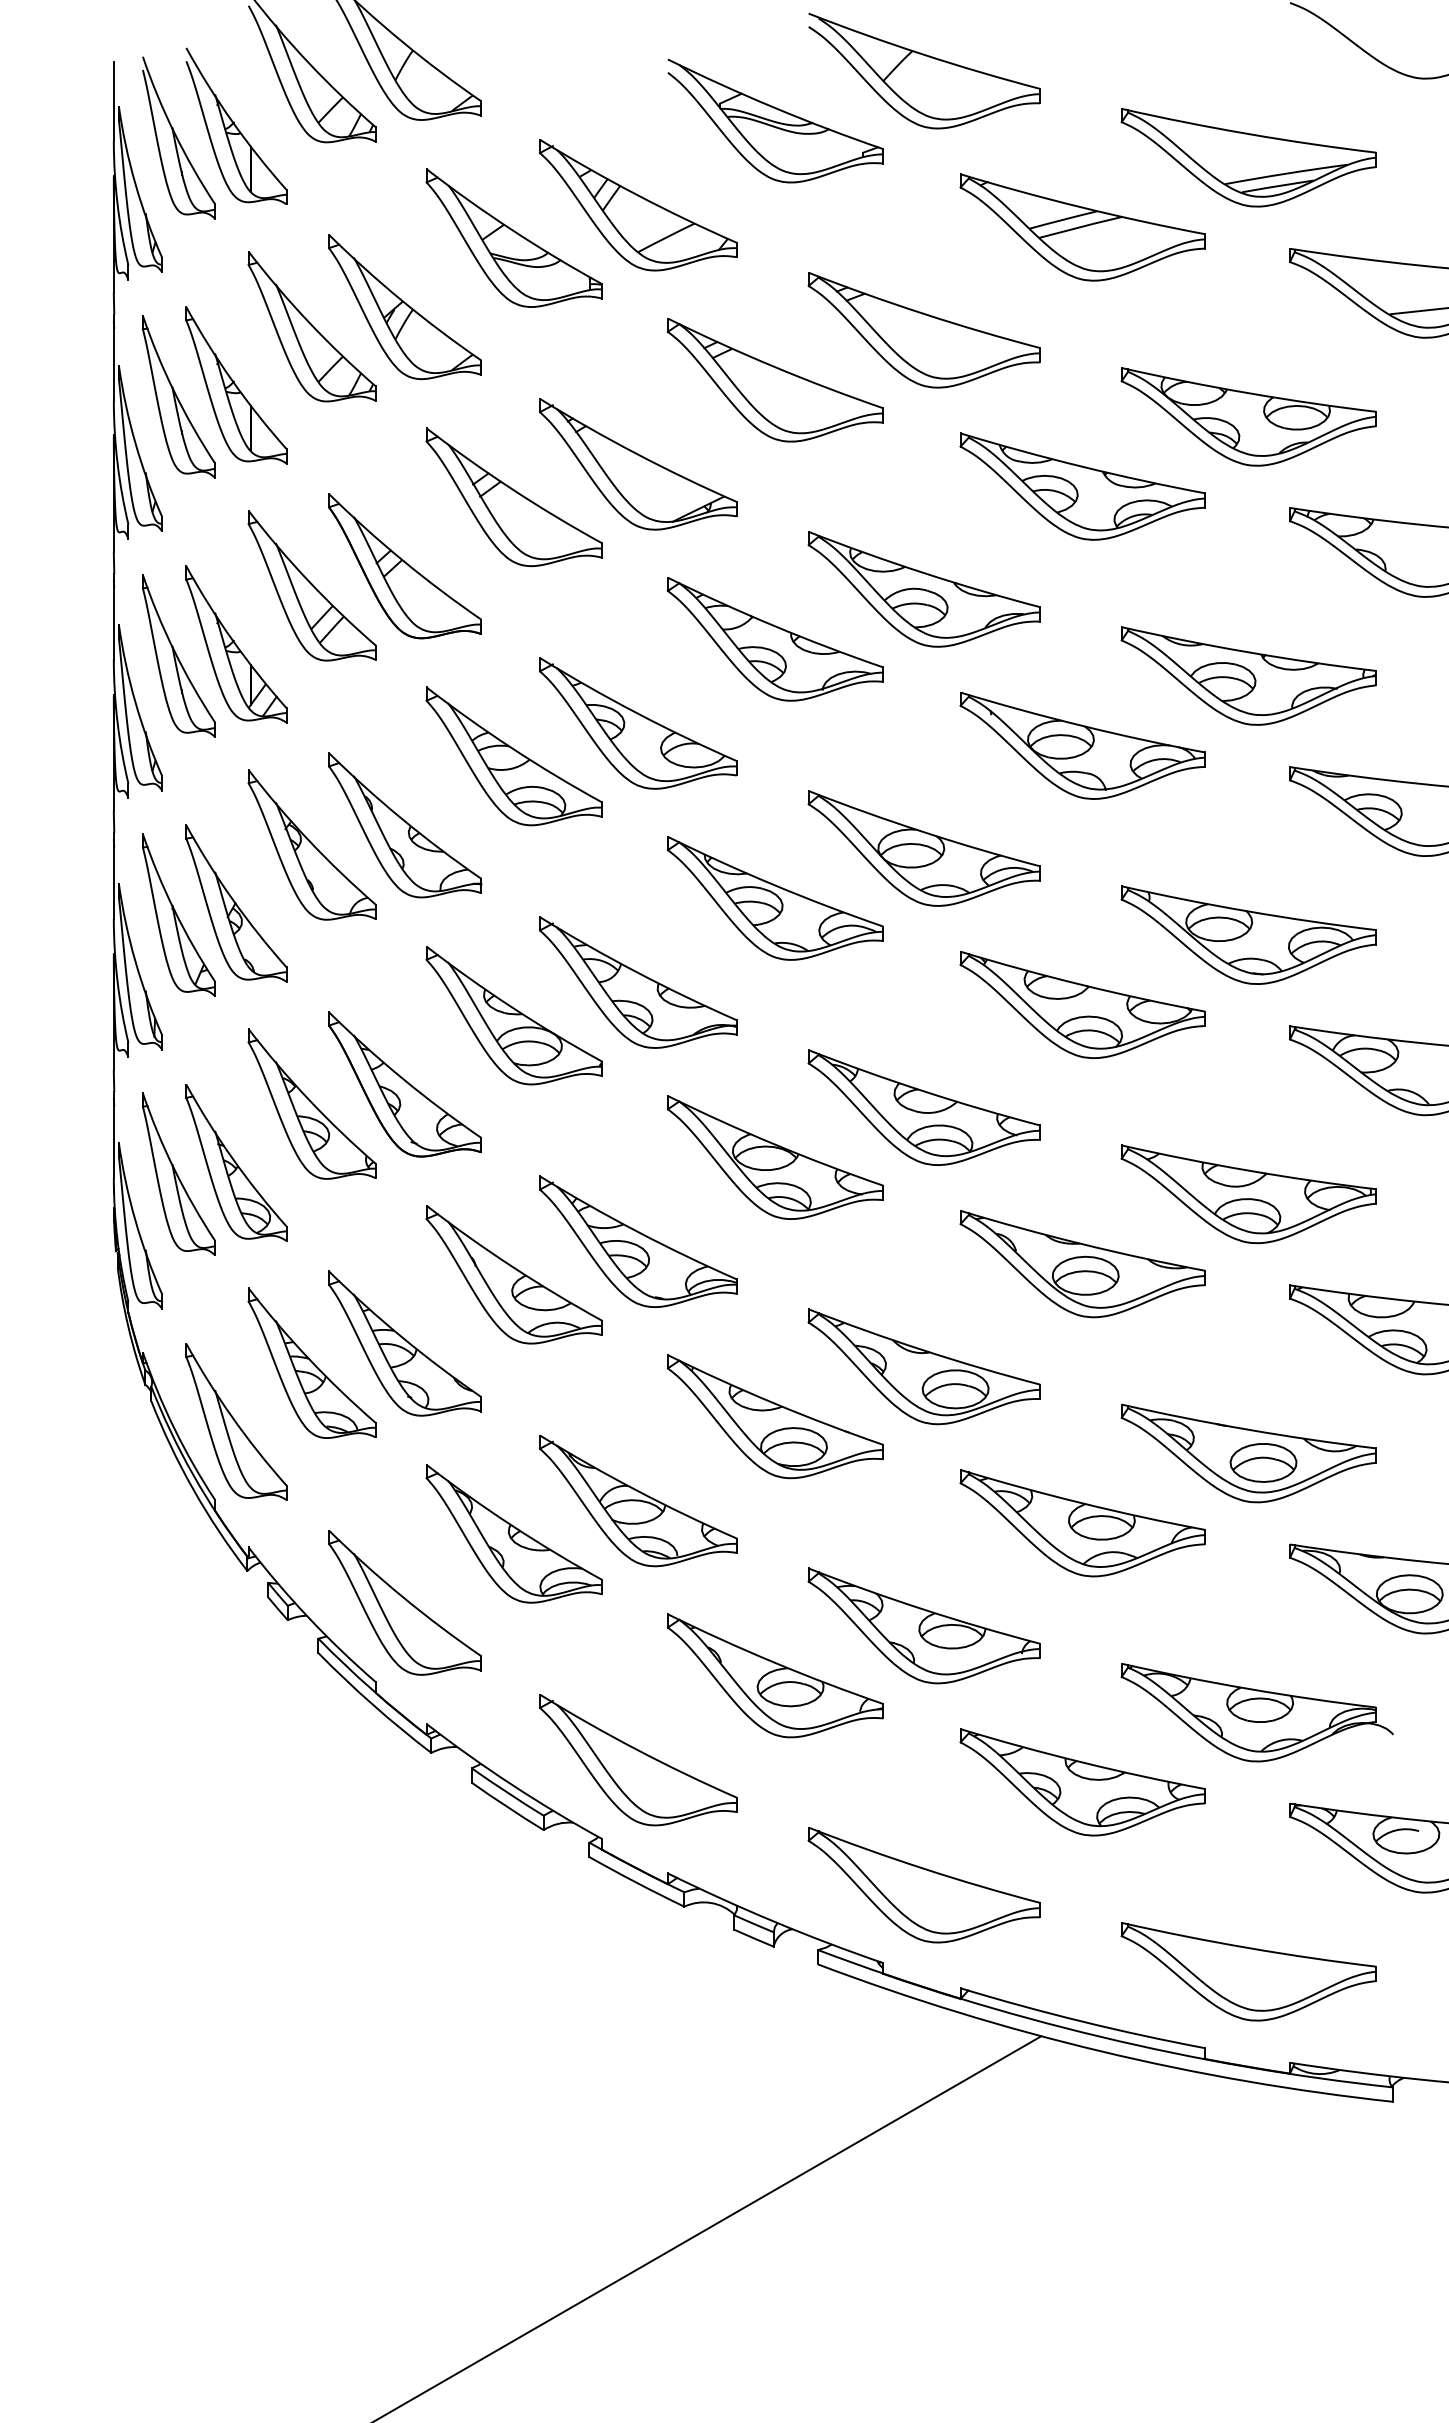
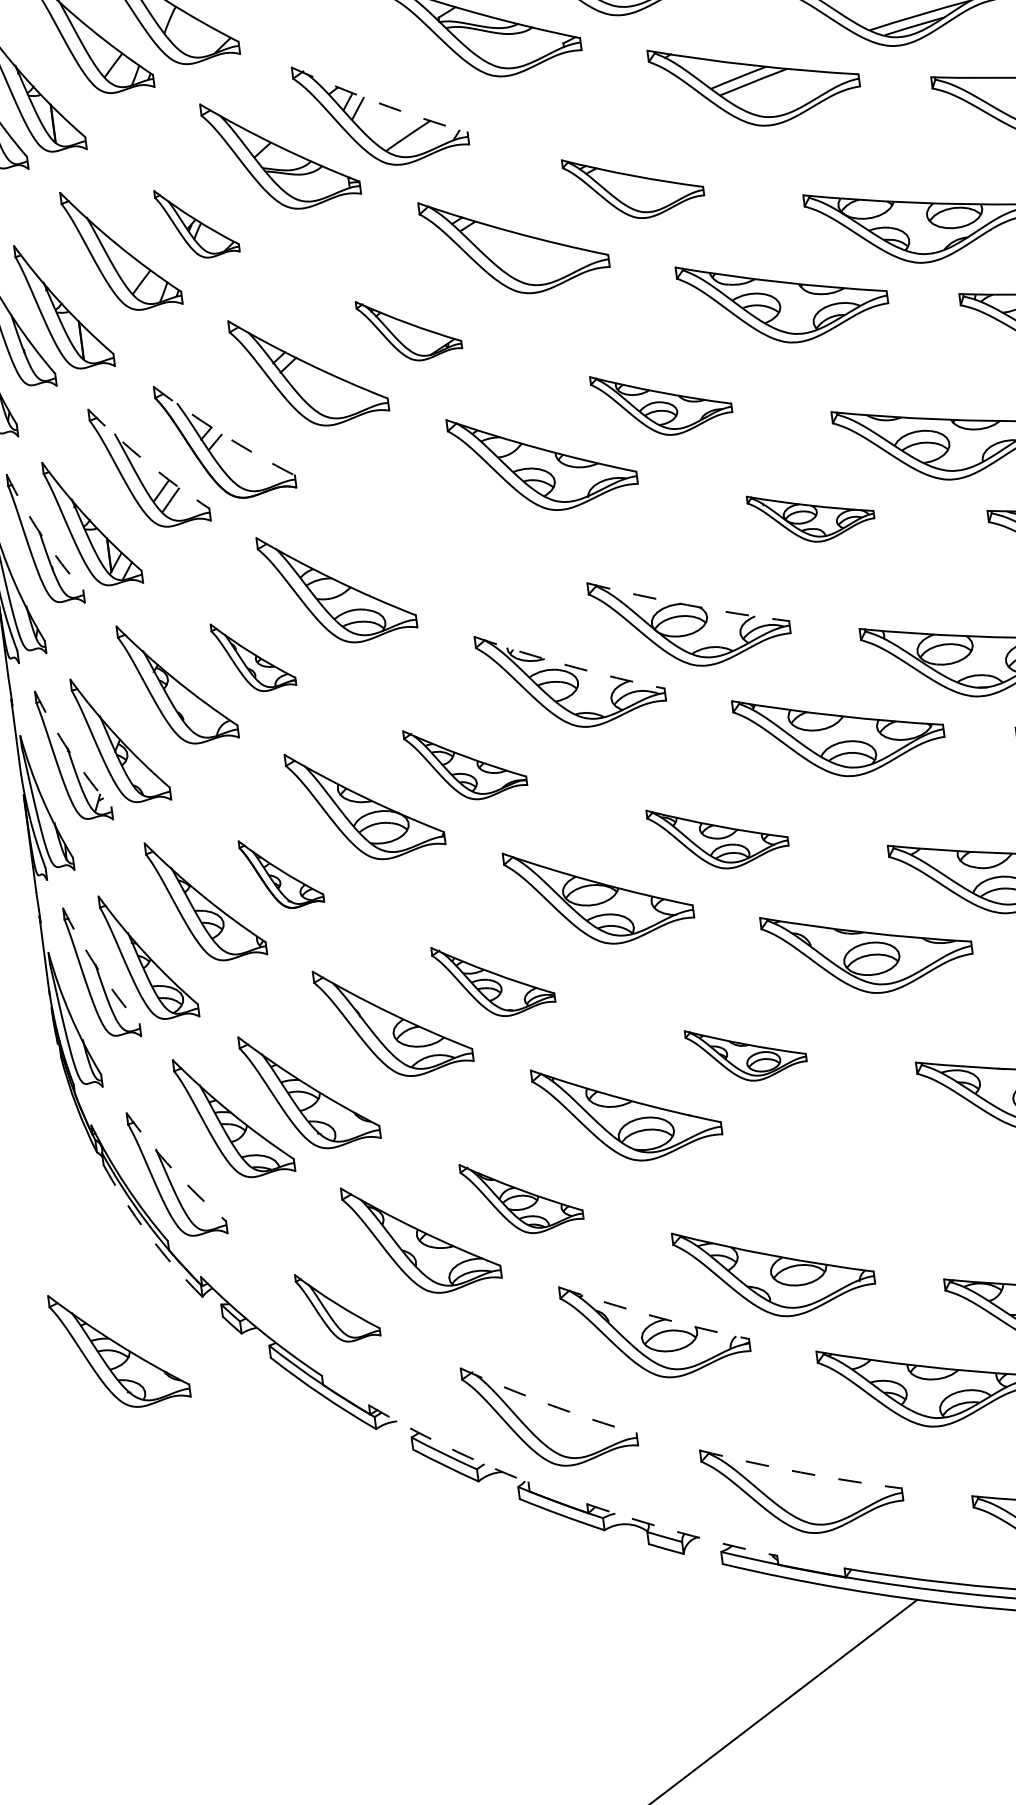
arc: (636, 194) -> (378, 102), solid -> dashed
part: (404, 307) -> (196, 222), size x0.6
part: (923, 330) -> (633, 185), size x0.7
part: (638, 464) -> (409, 328), size x0.6
arc: (402, 560) -> (222, 434), solid -> dashed
arc: (308, 581) -> (146, 462), solid -> dashed
part: (923, 589) -> (661, 402), size x0.7
arc: (174, 651) -> (41, 535), solid -> dashed
part: (638, 723) -> (437, 545), removed
part: (1082, 745) -> (811, 515), size x0.6
part: (405, 825) -> (253, 655), size x0.6
arc: (923, 832) -> (687, 605), solid -> dashed
arc: (774, 885) -> (569, 666), solid -> dashed
arc: (174, 910) -> (69, 752), solid -> dashed
part: (638, 982) -> (465, 761), size x0.7
part: (404, 1084) -> (281, 872), size x0.6
part: (923, 1107) -> (717, 835), size x0.7
arc: (174, 1169) -> (97, 968), solid -> dashed
part: (638, 1241) -> (493, 978), size x0.7
part: (923, 1366) -> (745, 1052), size x0.6
arc: (232, 1417) -> (173, 1170), solid -> dashed
arc: (193, 1489) -> (148, 1234), solid -> dashed
part: (638, 1501) -> (522, 1196), size x0.7
part: (1082, 1523) -> (896, 1166), removed
part: (404, 1602) -> (337, 1306), size x0.6
part: (141, 1618) -> (119, 1348), added
arc: (774, 1662) -> (653, 1316), solid -> dashed
arc: (636, 1749) -> (547, 1403), solid -> dashed
arc: (512, 1784) -> (447, 1446), solid -> dashed
arc: (923, 1868) -> (800, 1472), solid -> dashed
arc: (774, 1921) -> (681, 1532), solid -> dashed

